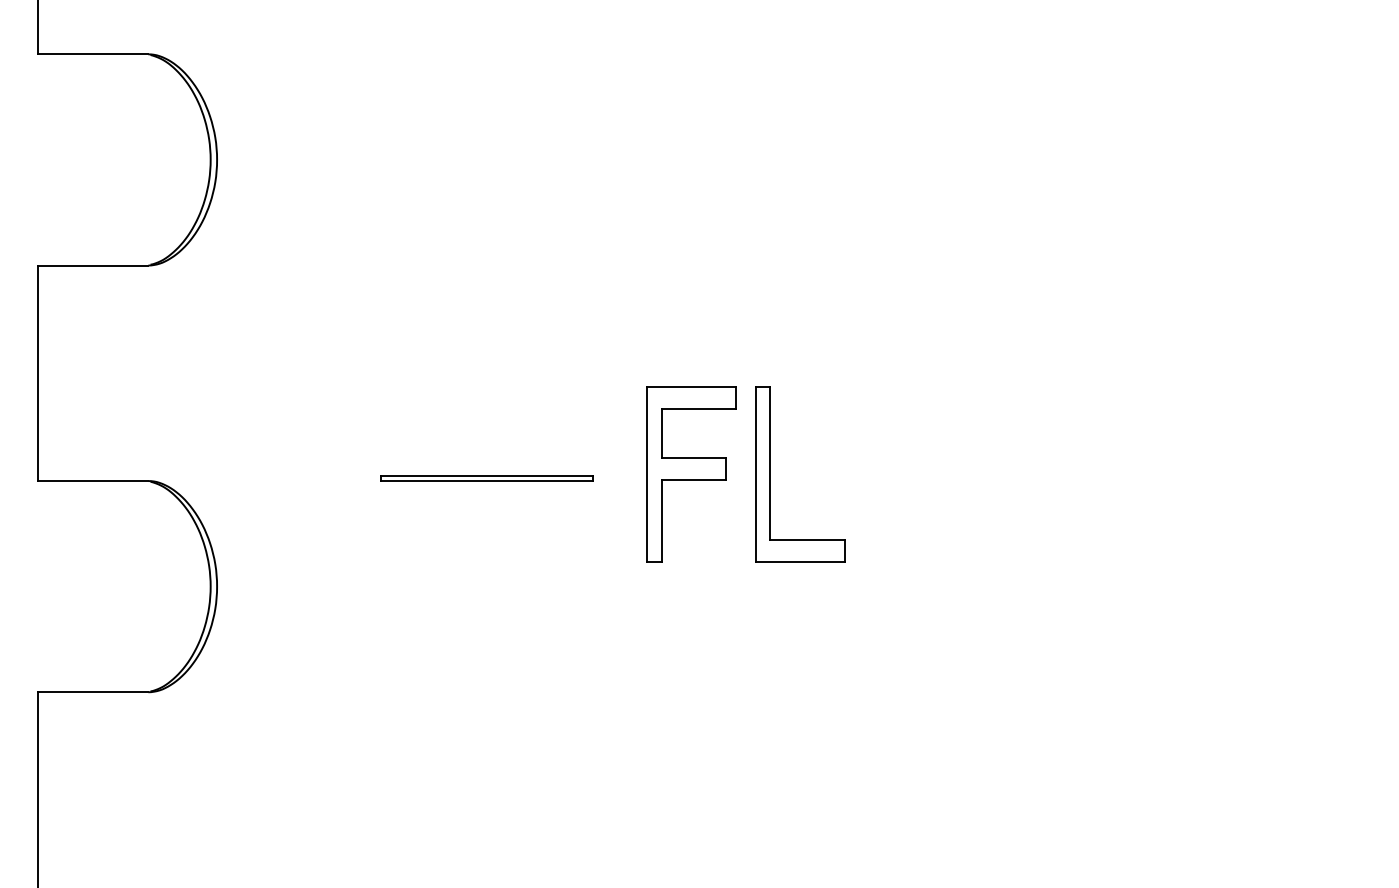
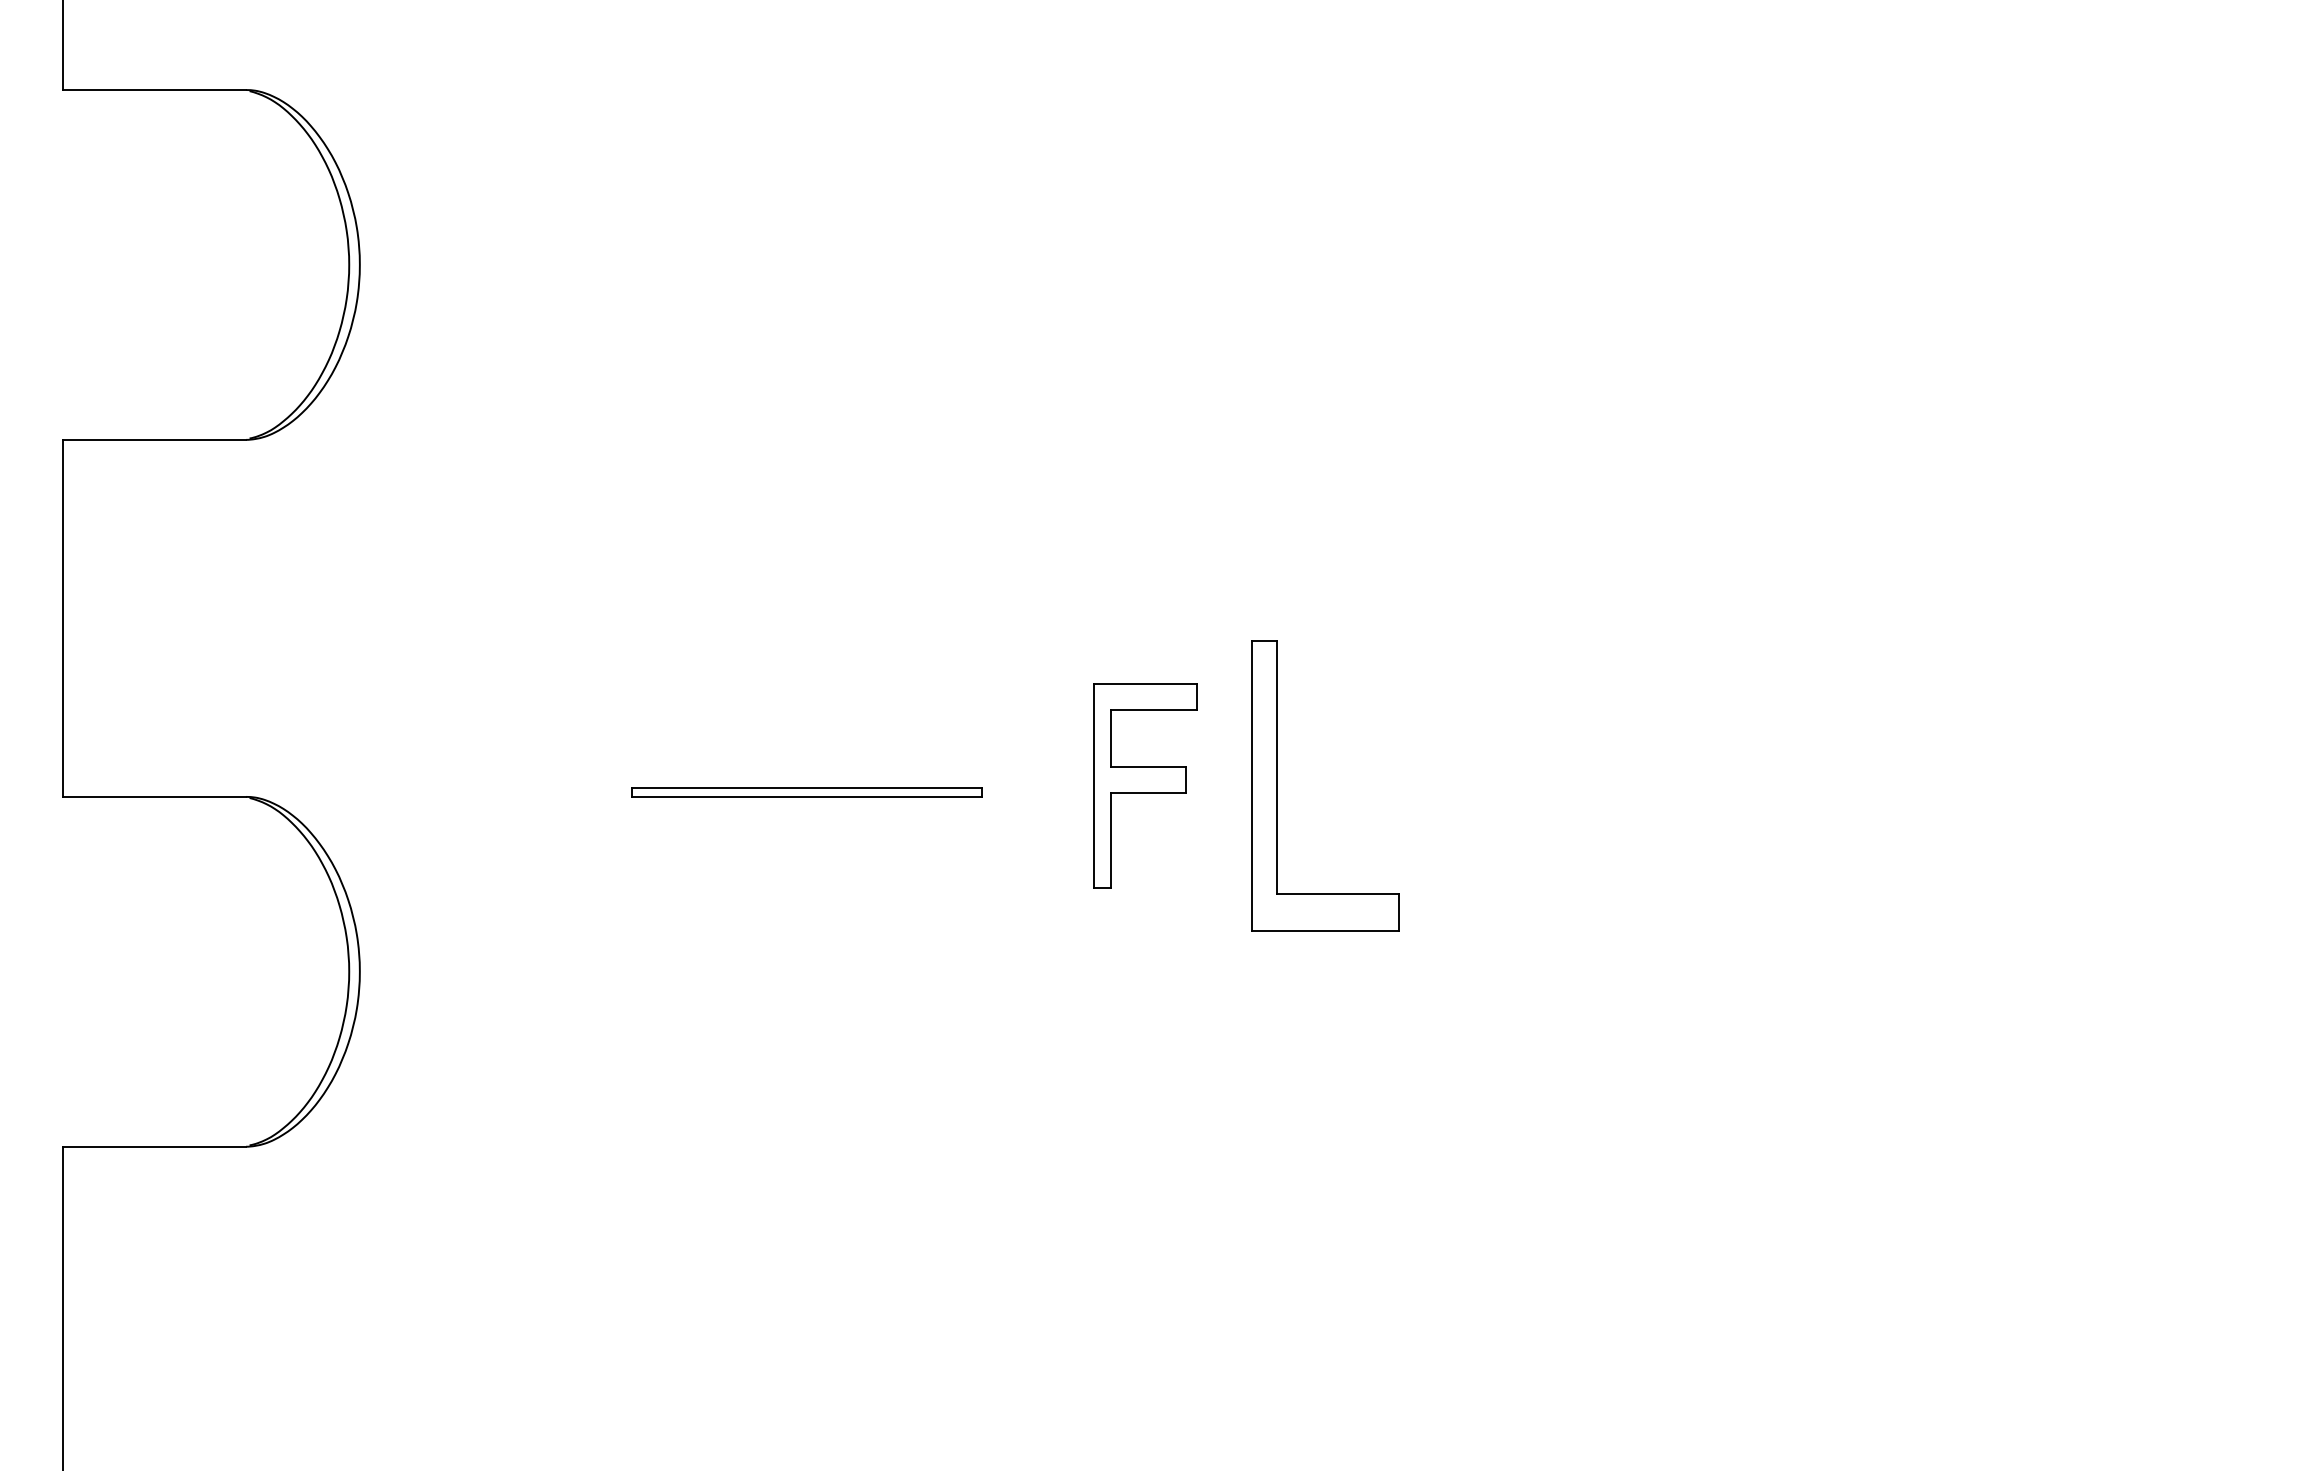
part: (691, 474) -> (1145, 786), size x0.7

